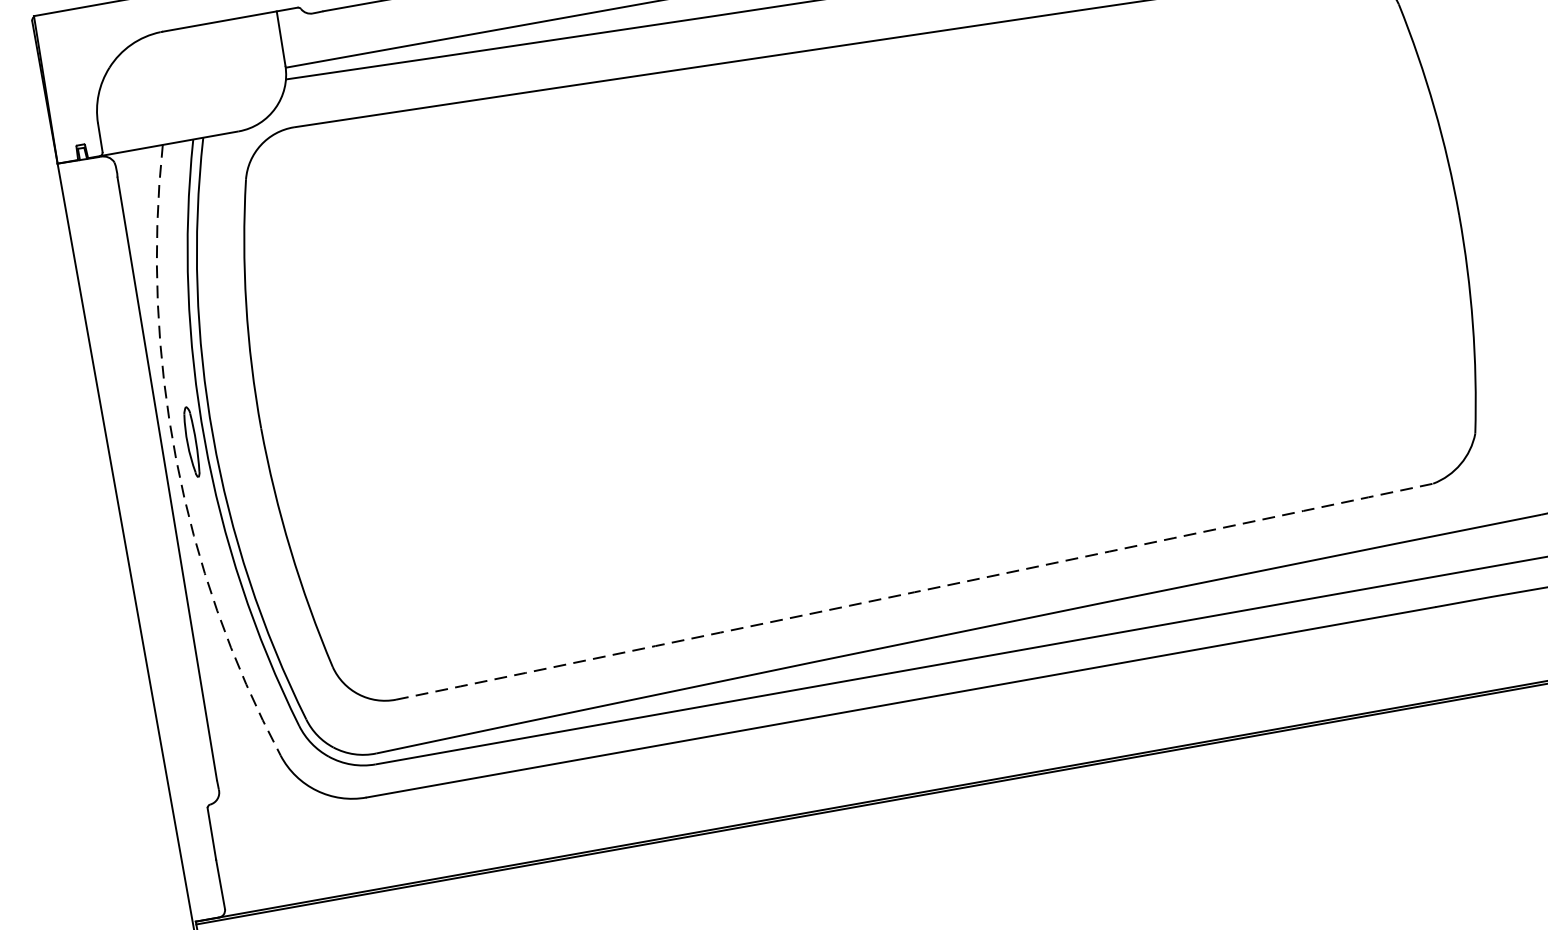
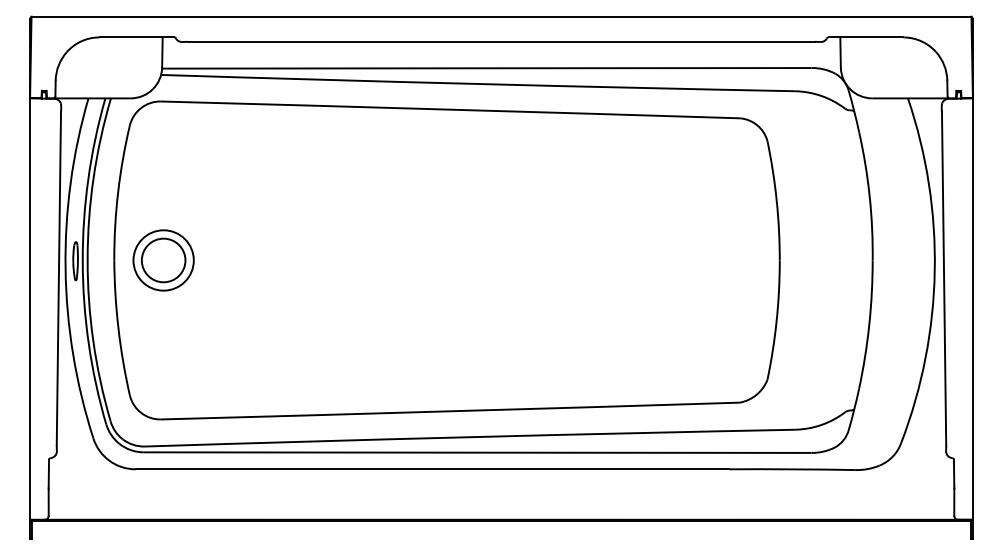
part: (349, 412) -> (163, 260), added
arc: (175, 458) -> (65, 268), dashed -> solid
arc: (914, 592) -> (450, 411), dashed -> solid

